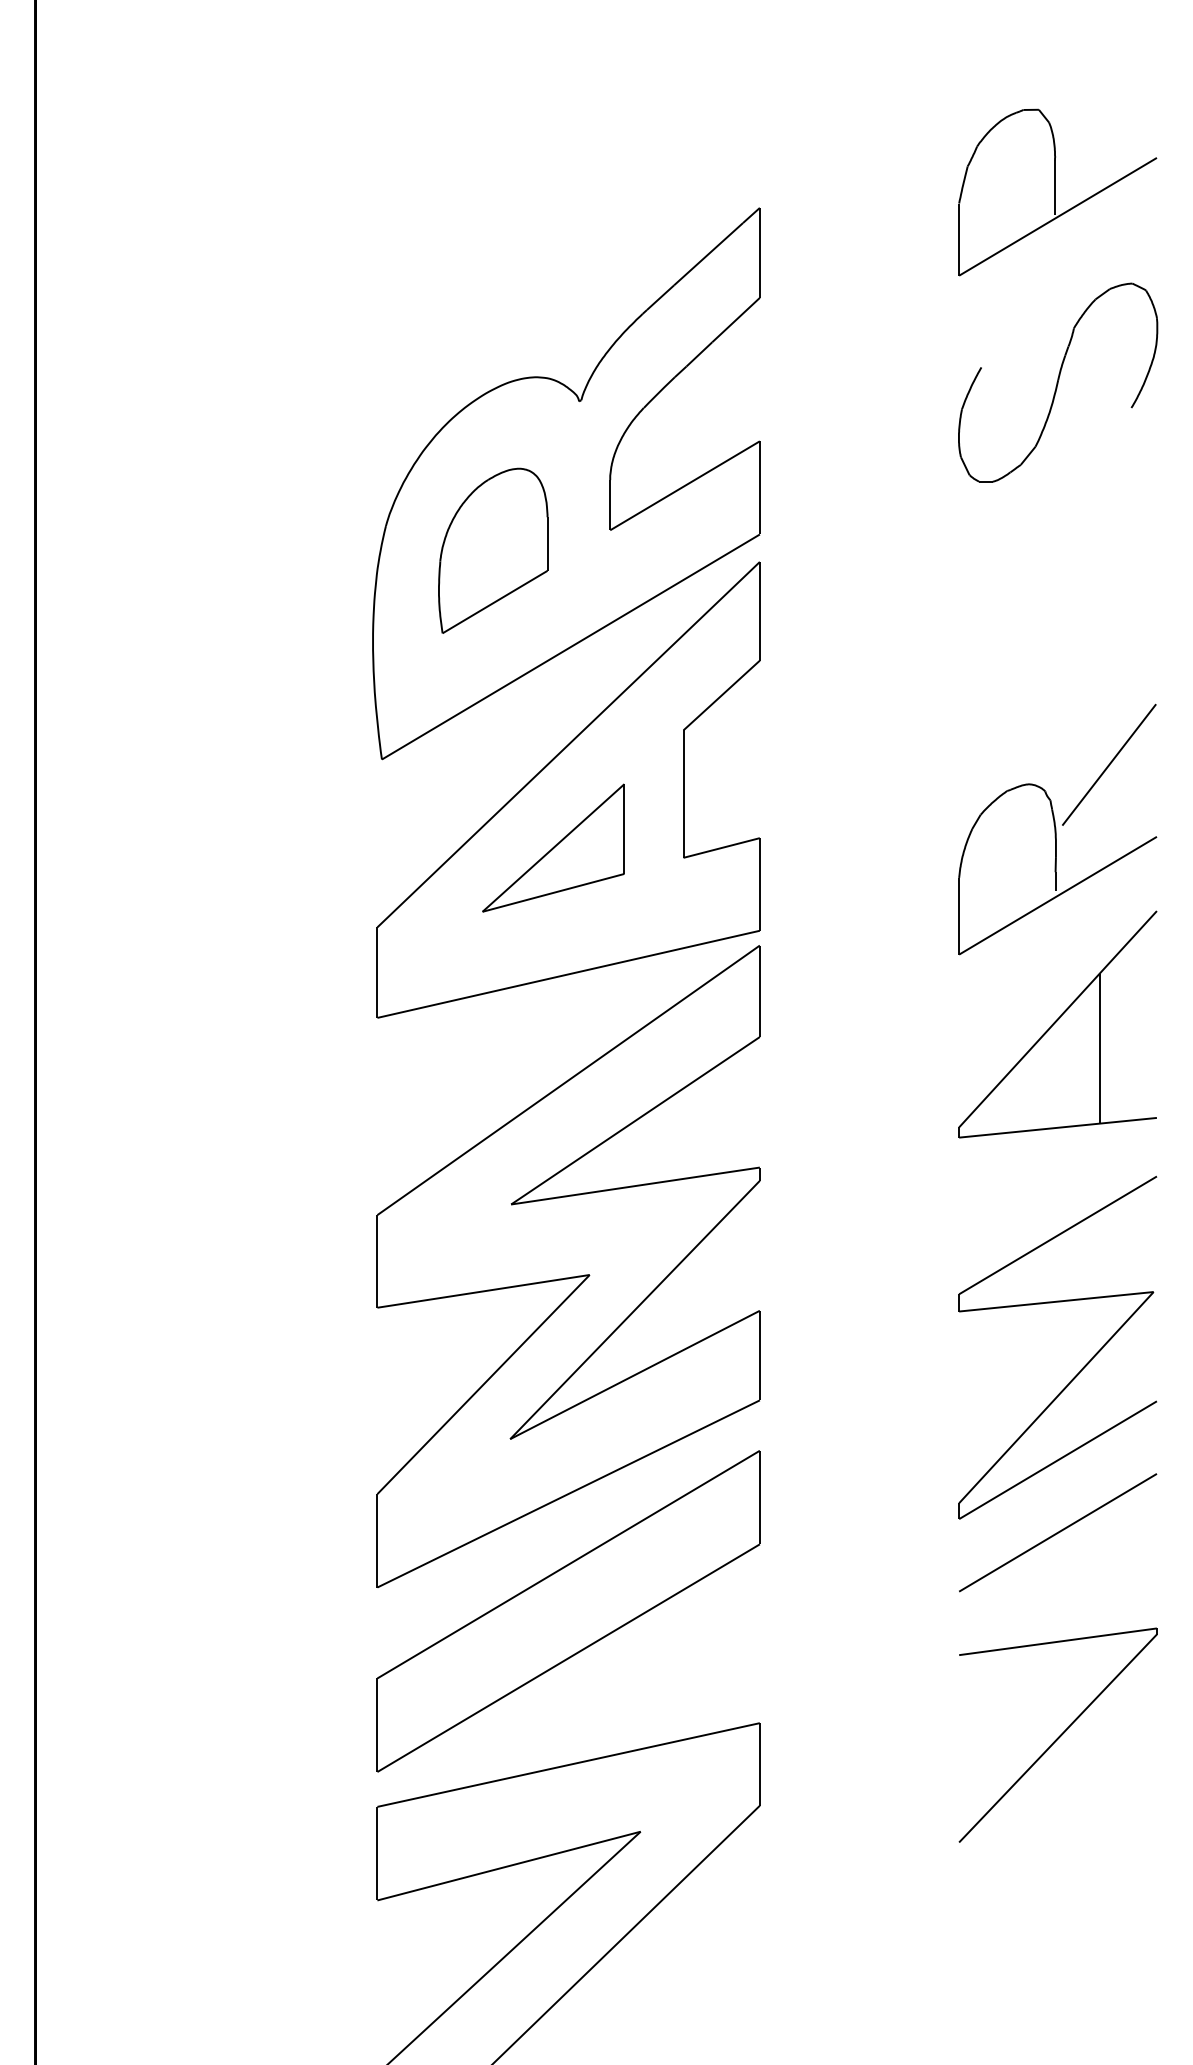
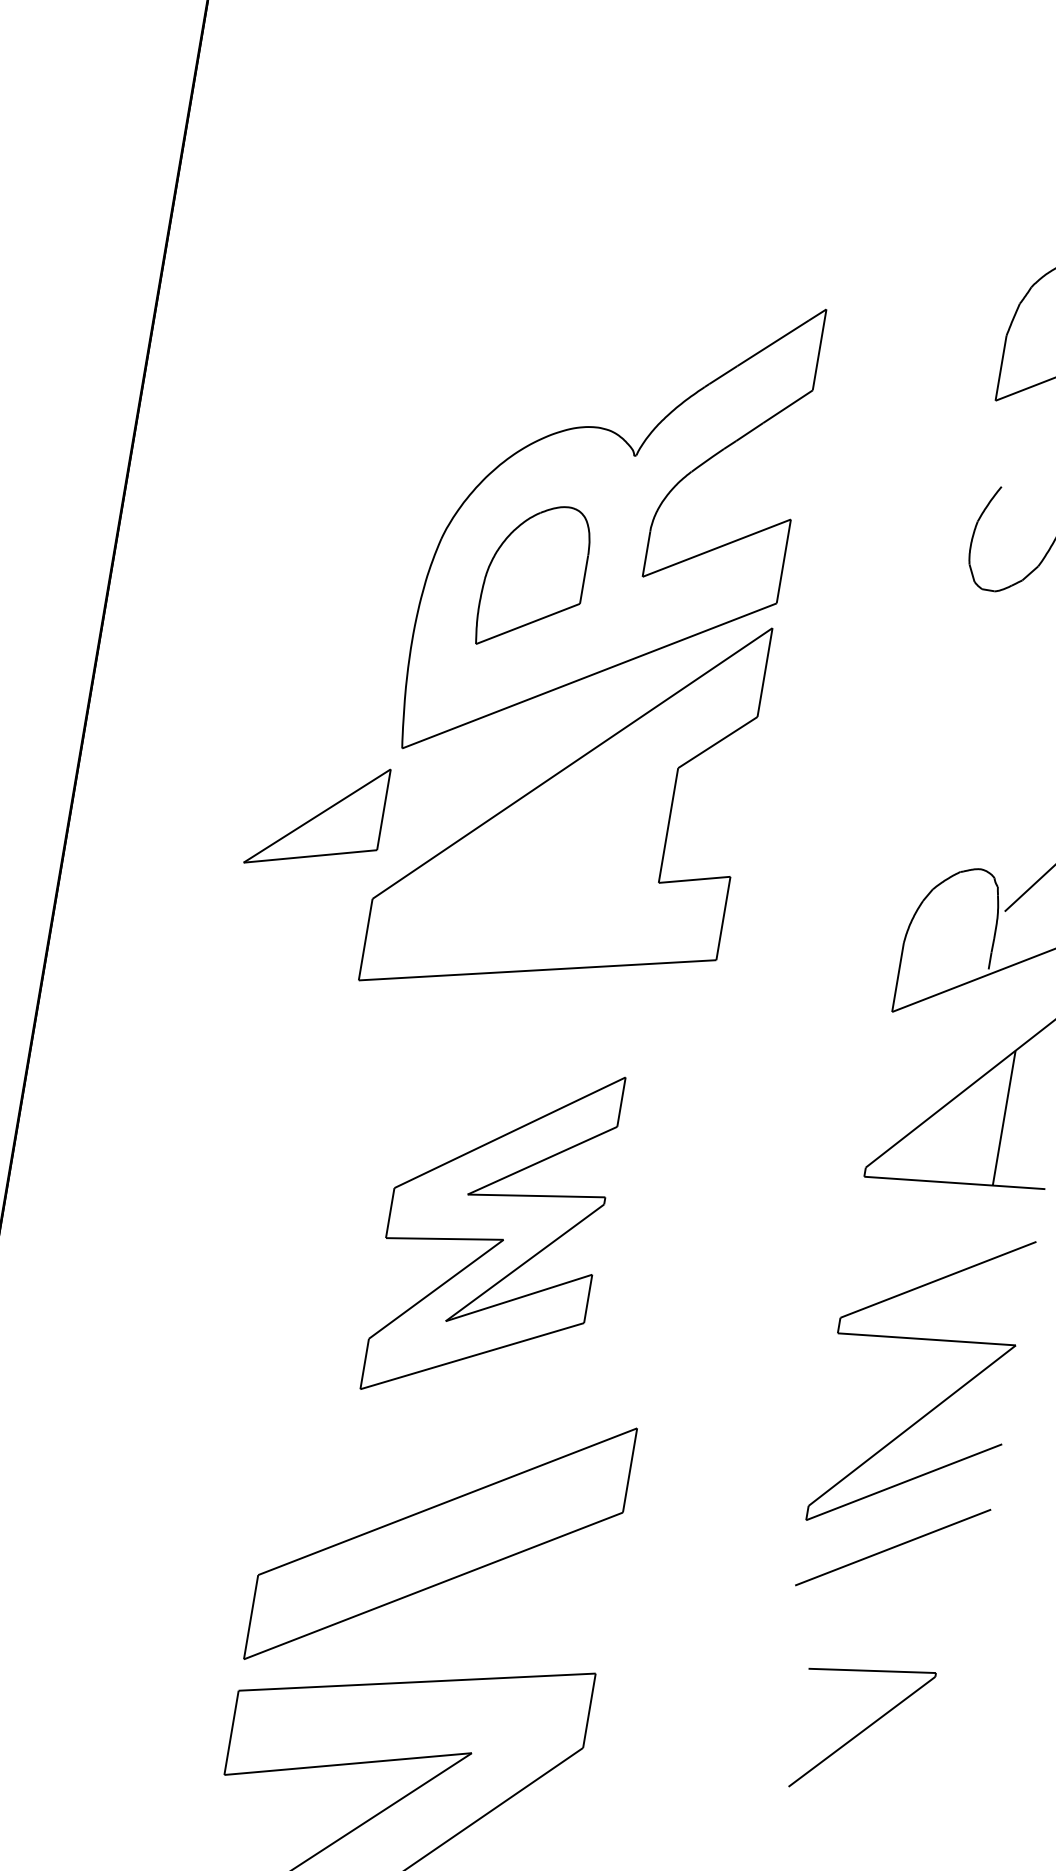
part: (553, 847) -> (317, 815), moved
part: (568, 1266) -> (492, 1233), size x0.6
part: (1057, 1734) -> (861, 1729), size x0.7

